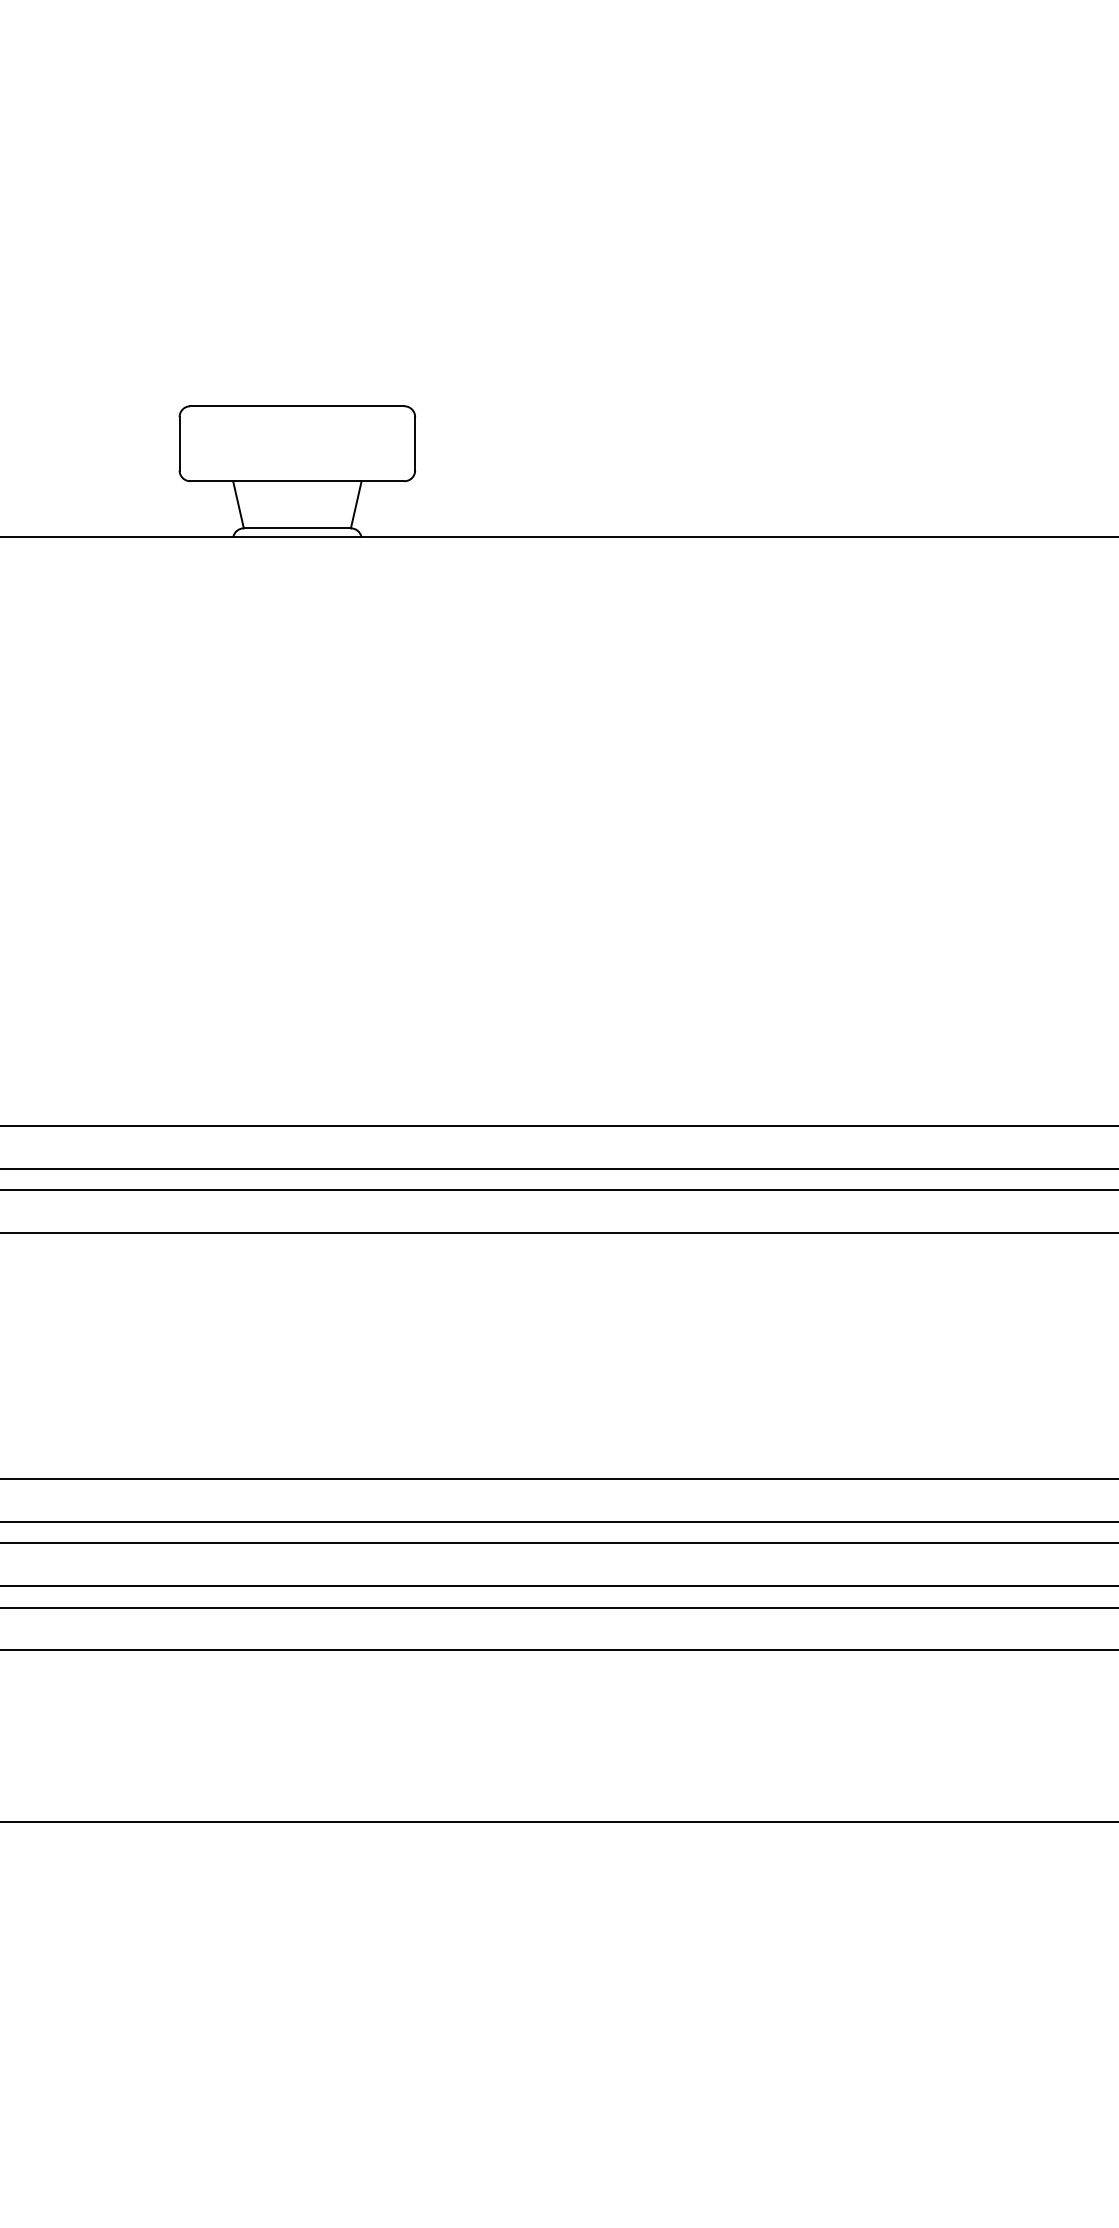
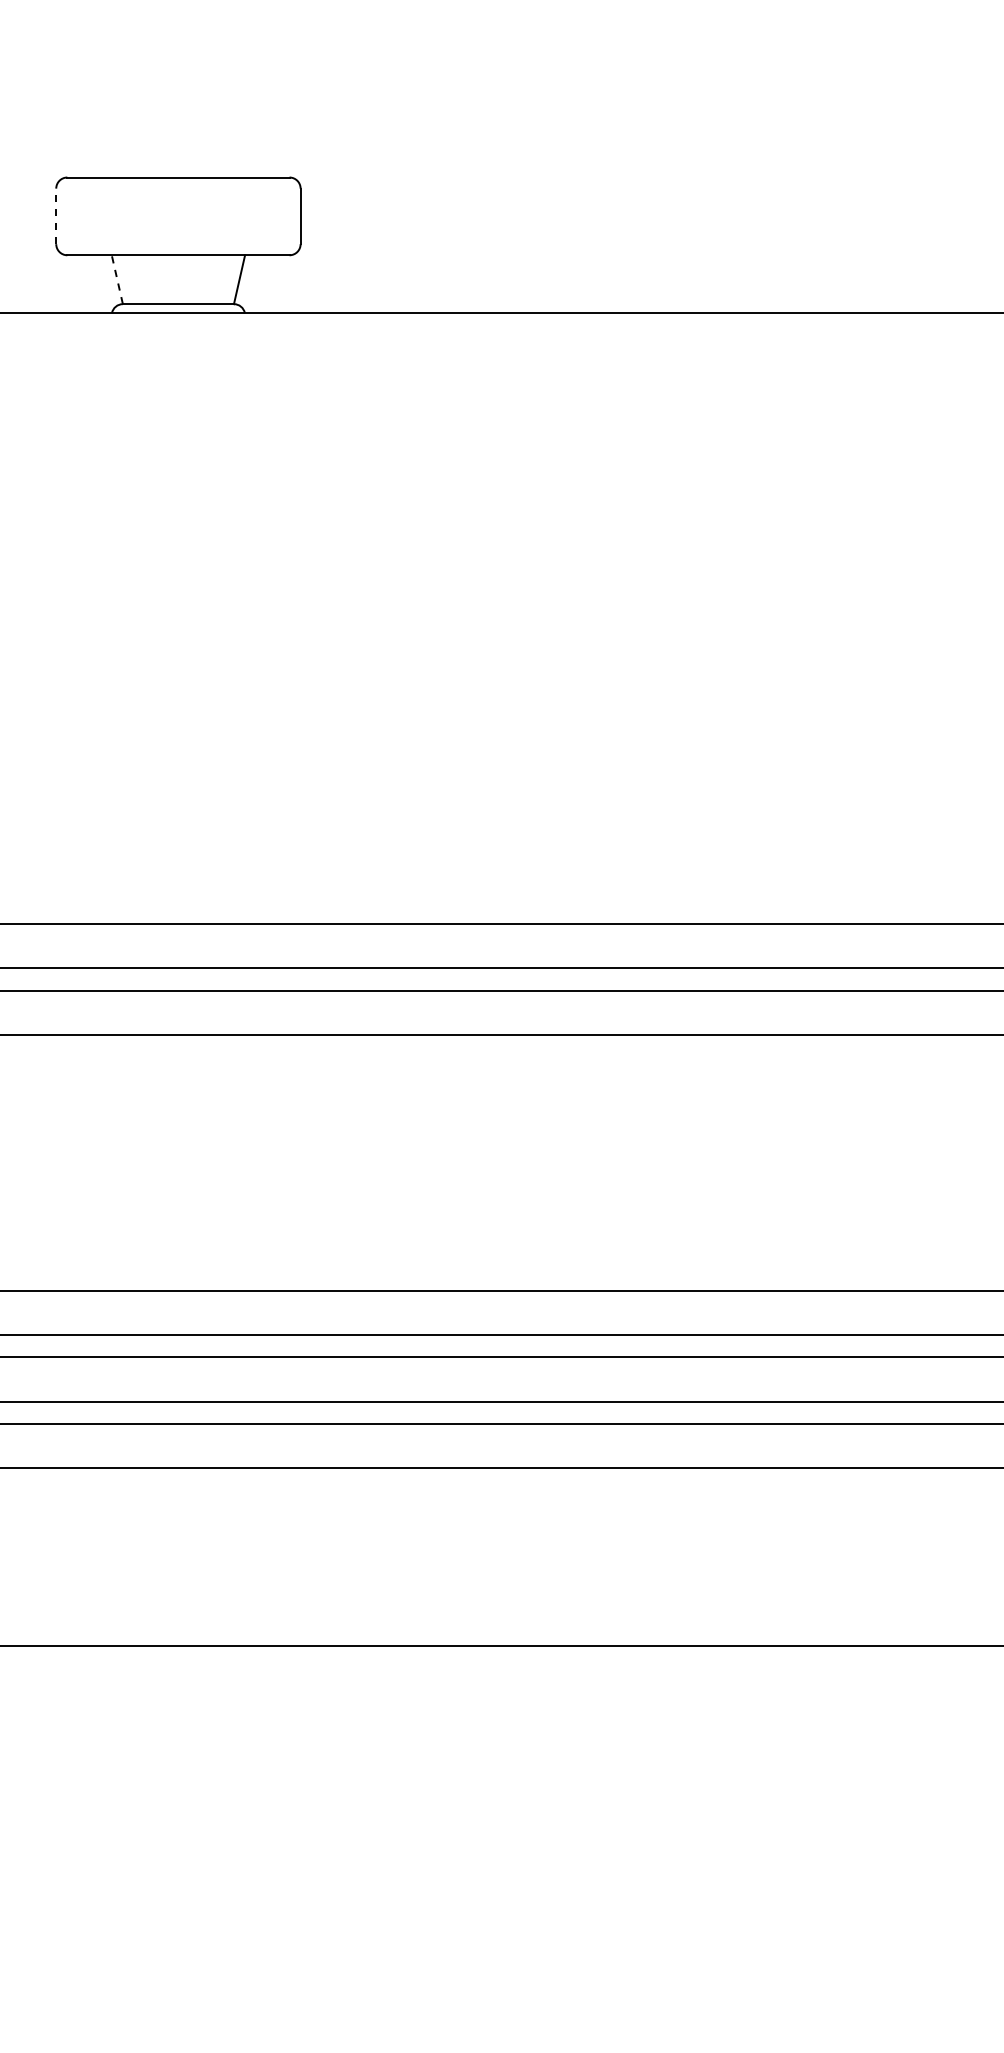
line: (179, 443) -> (56, 216), solid -> dashed
line: (238, 504) -> (117, 279), solid -> dashed

